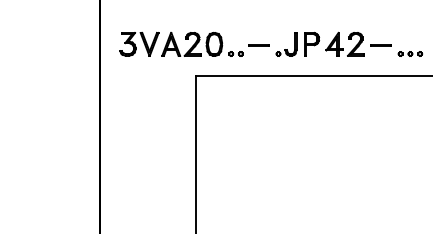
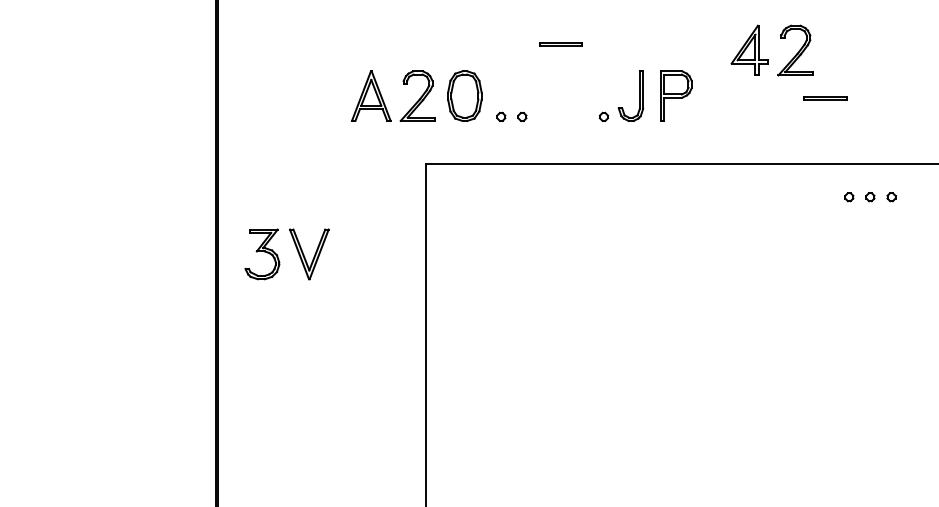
part: (344, 43) -> (770, 48), moved
part: (139, 44) -> (287, 254), moved
line: (258, 45) -> (560, 44), moved
part: (410, 53) -> (870, 196), moved

